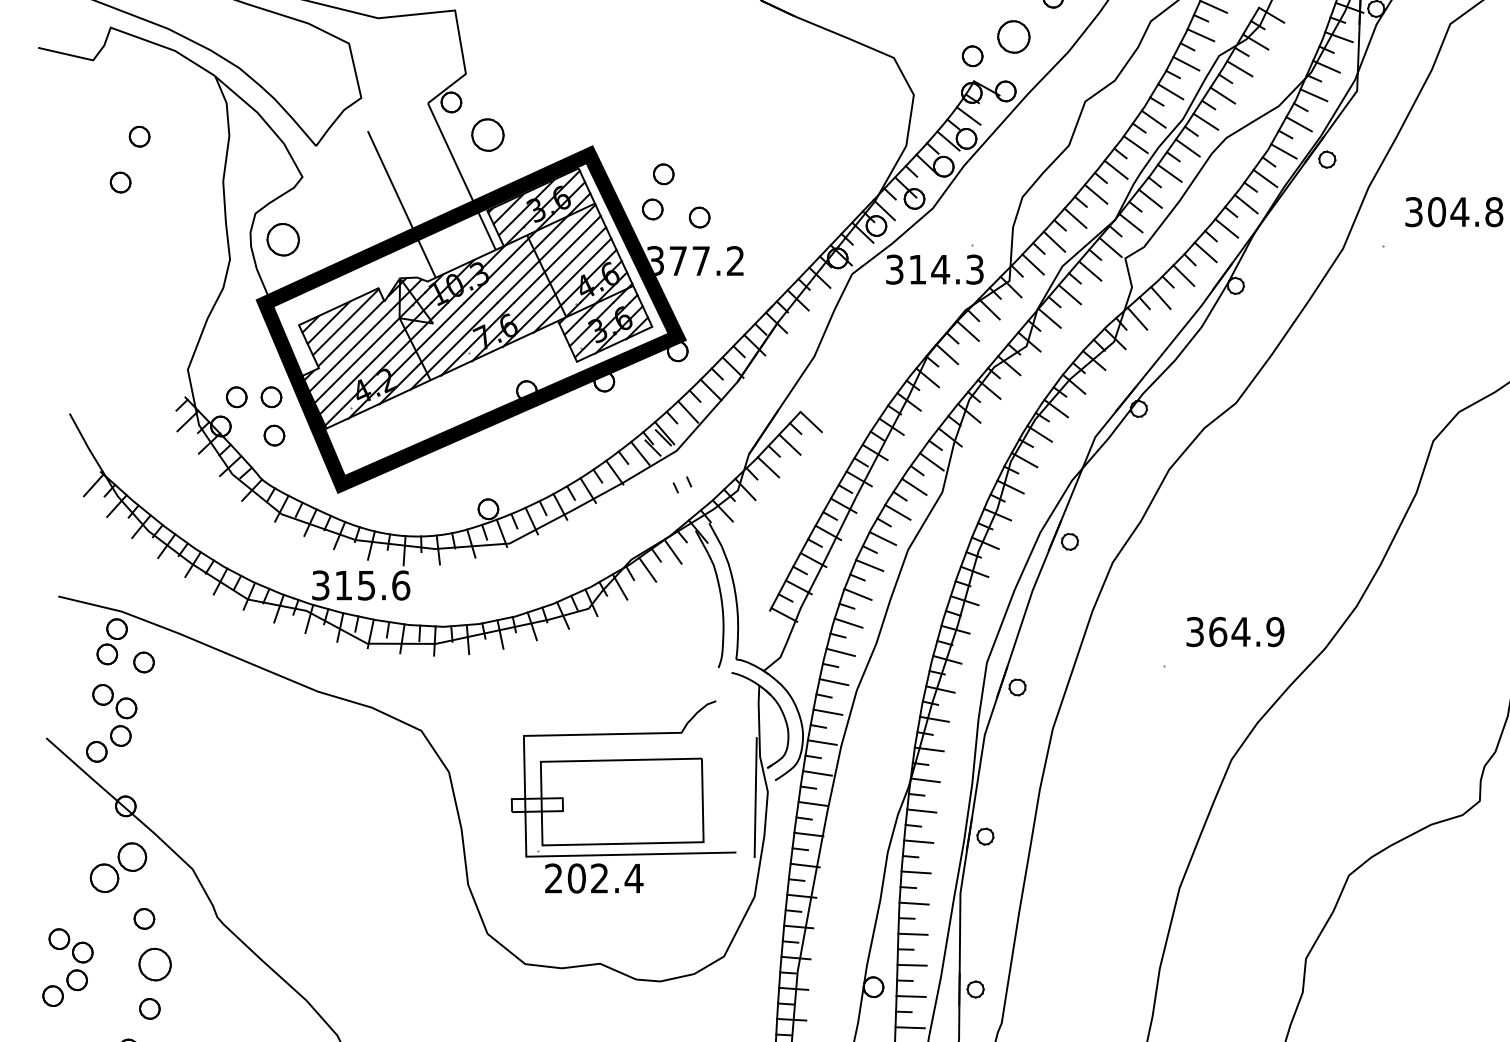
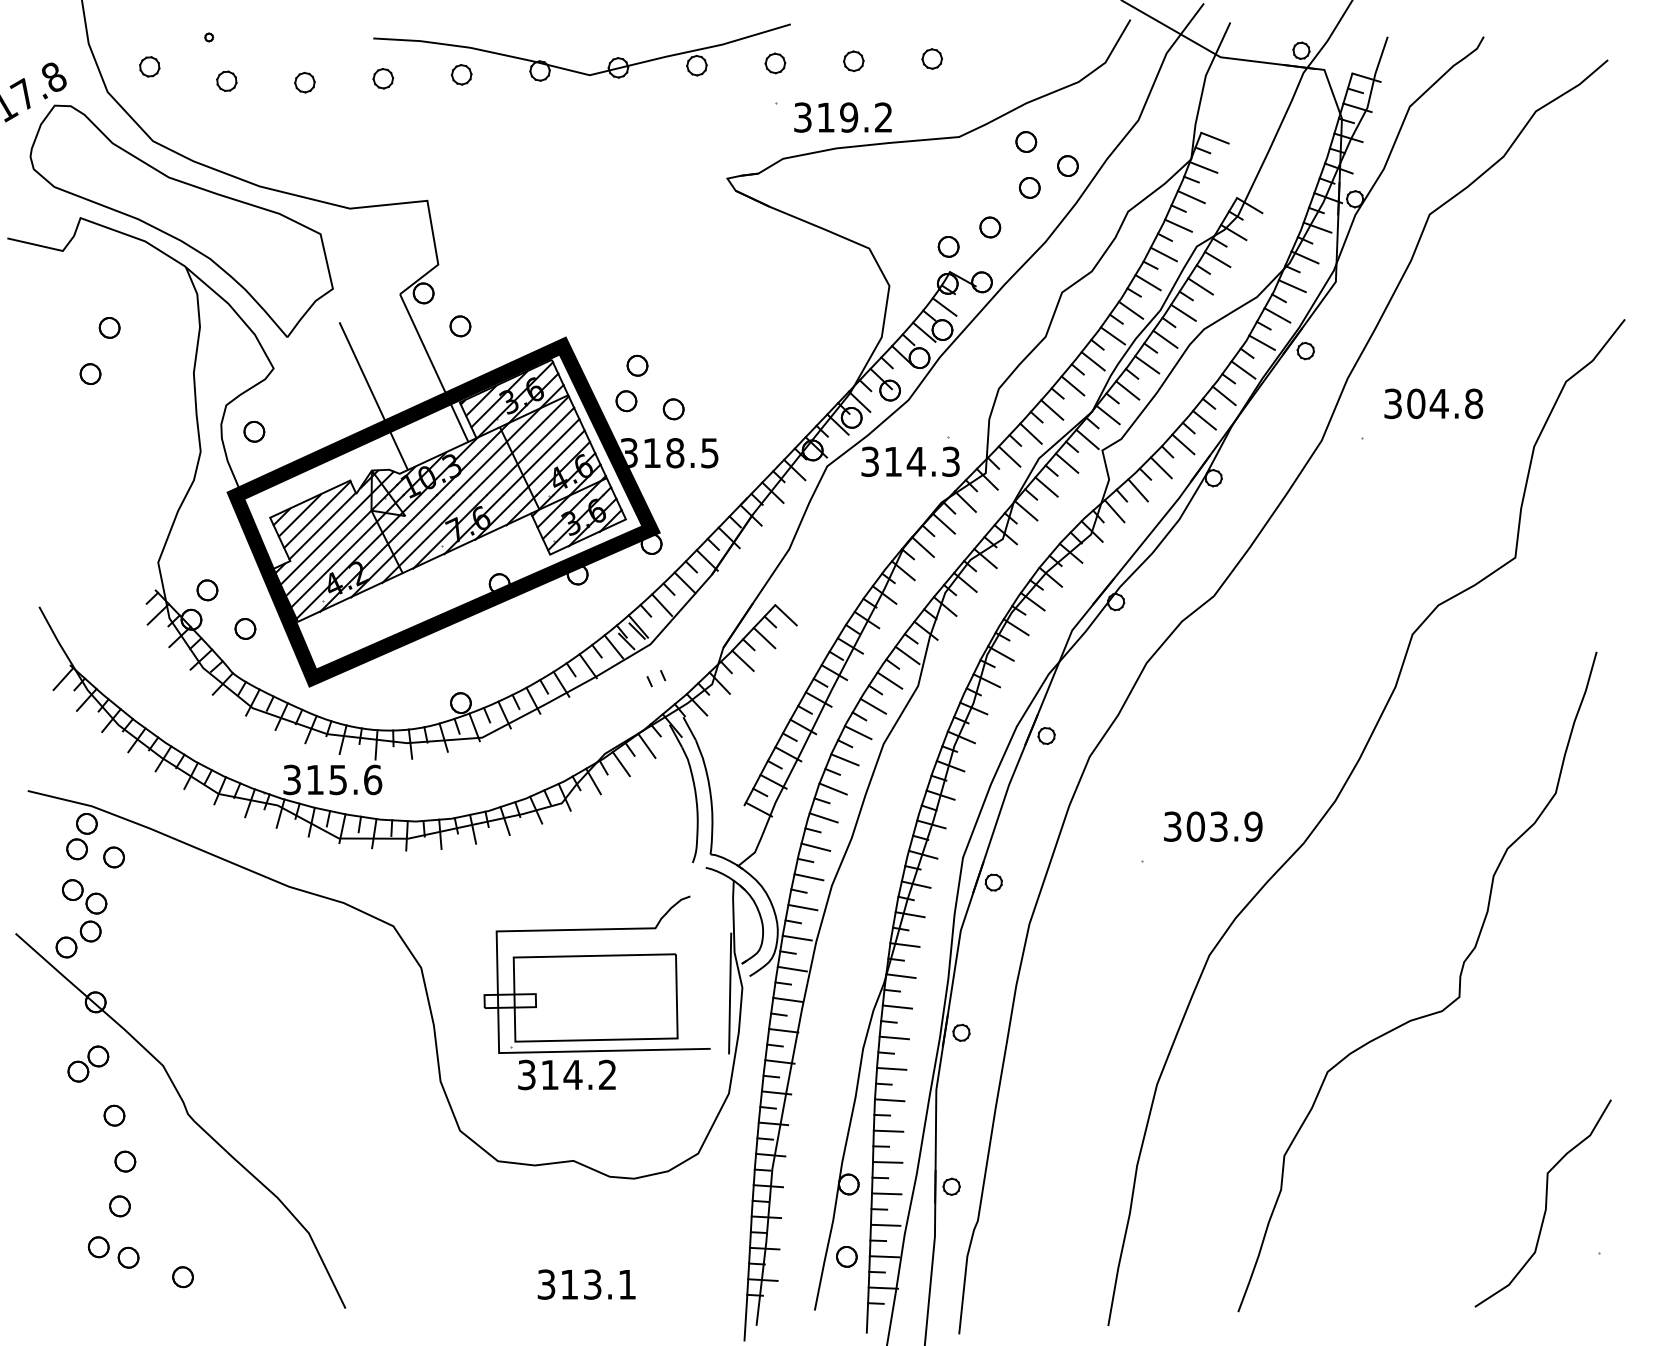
part: (1014, 37) -> (990, 227), size x0.62
part: (487, 135) -> (460, 326), size x0.62
part: (283, 239) -> (254, 431), size x0.62
text: (706, 261) -> (680, 453), 377.2 -> 318.5
part: (271, 397) -> (242, 590), removed
text: (1229, 631) -> (1207, 826), 364.9 -> 303.9
part: (118, 867) -> (88, 1063), size x0.71
text: (594, 877) -> (567, 1074), 202.4 -> 314.2
part: (155, 964) -> (125, 1161), size x0.62
part: (67, 967) -> (37, 1164), removed

